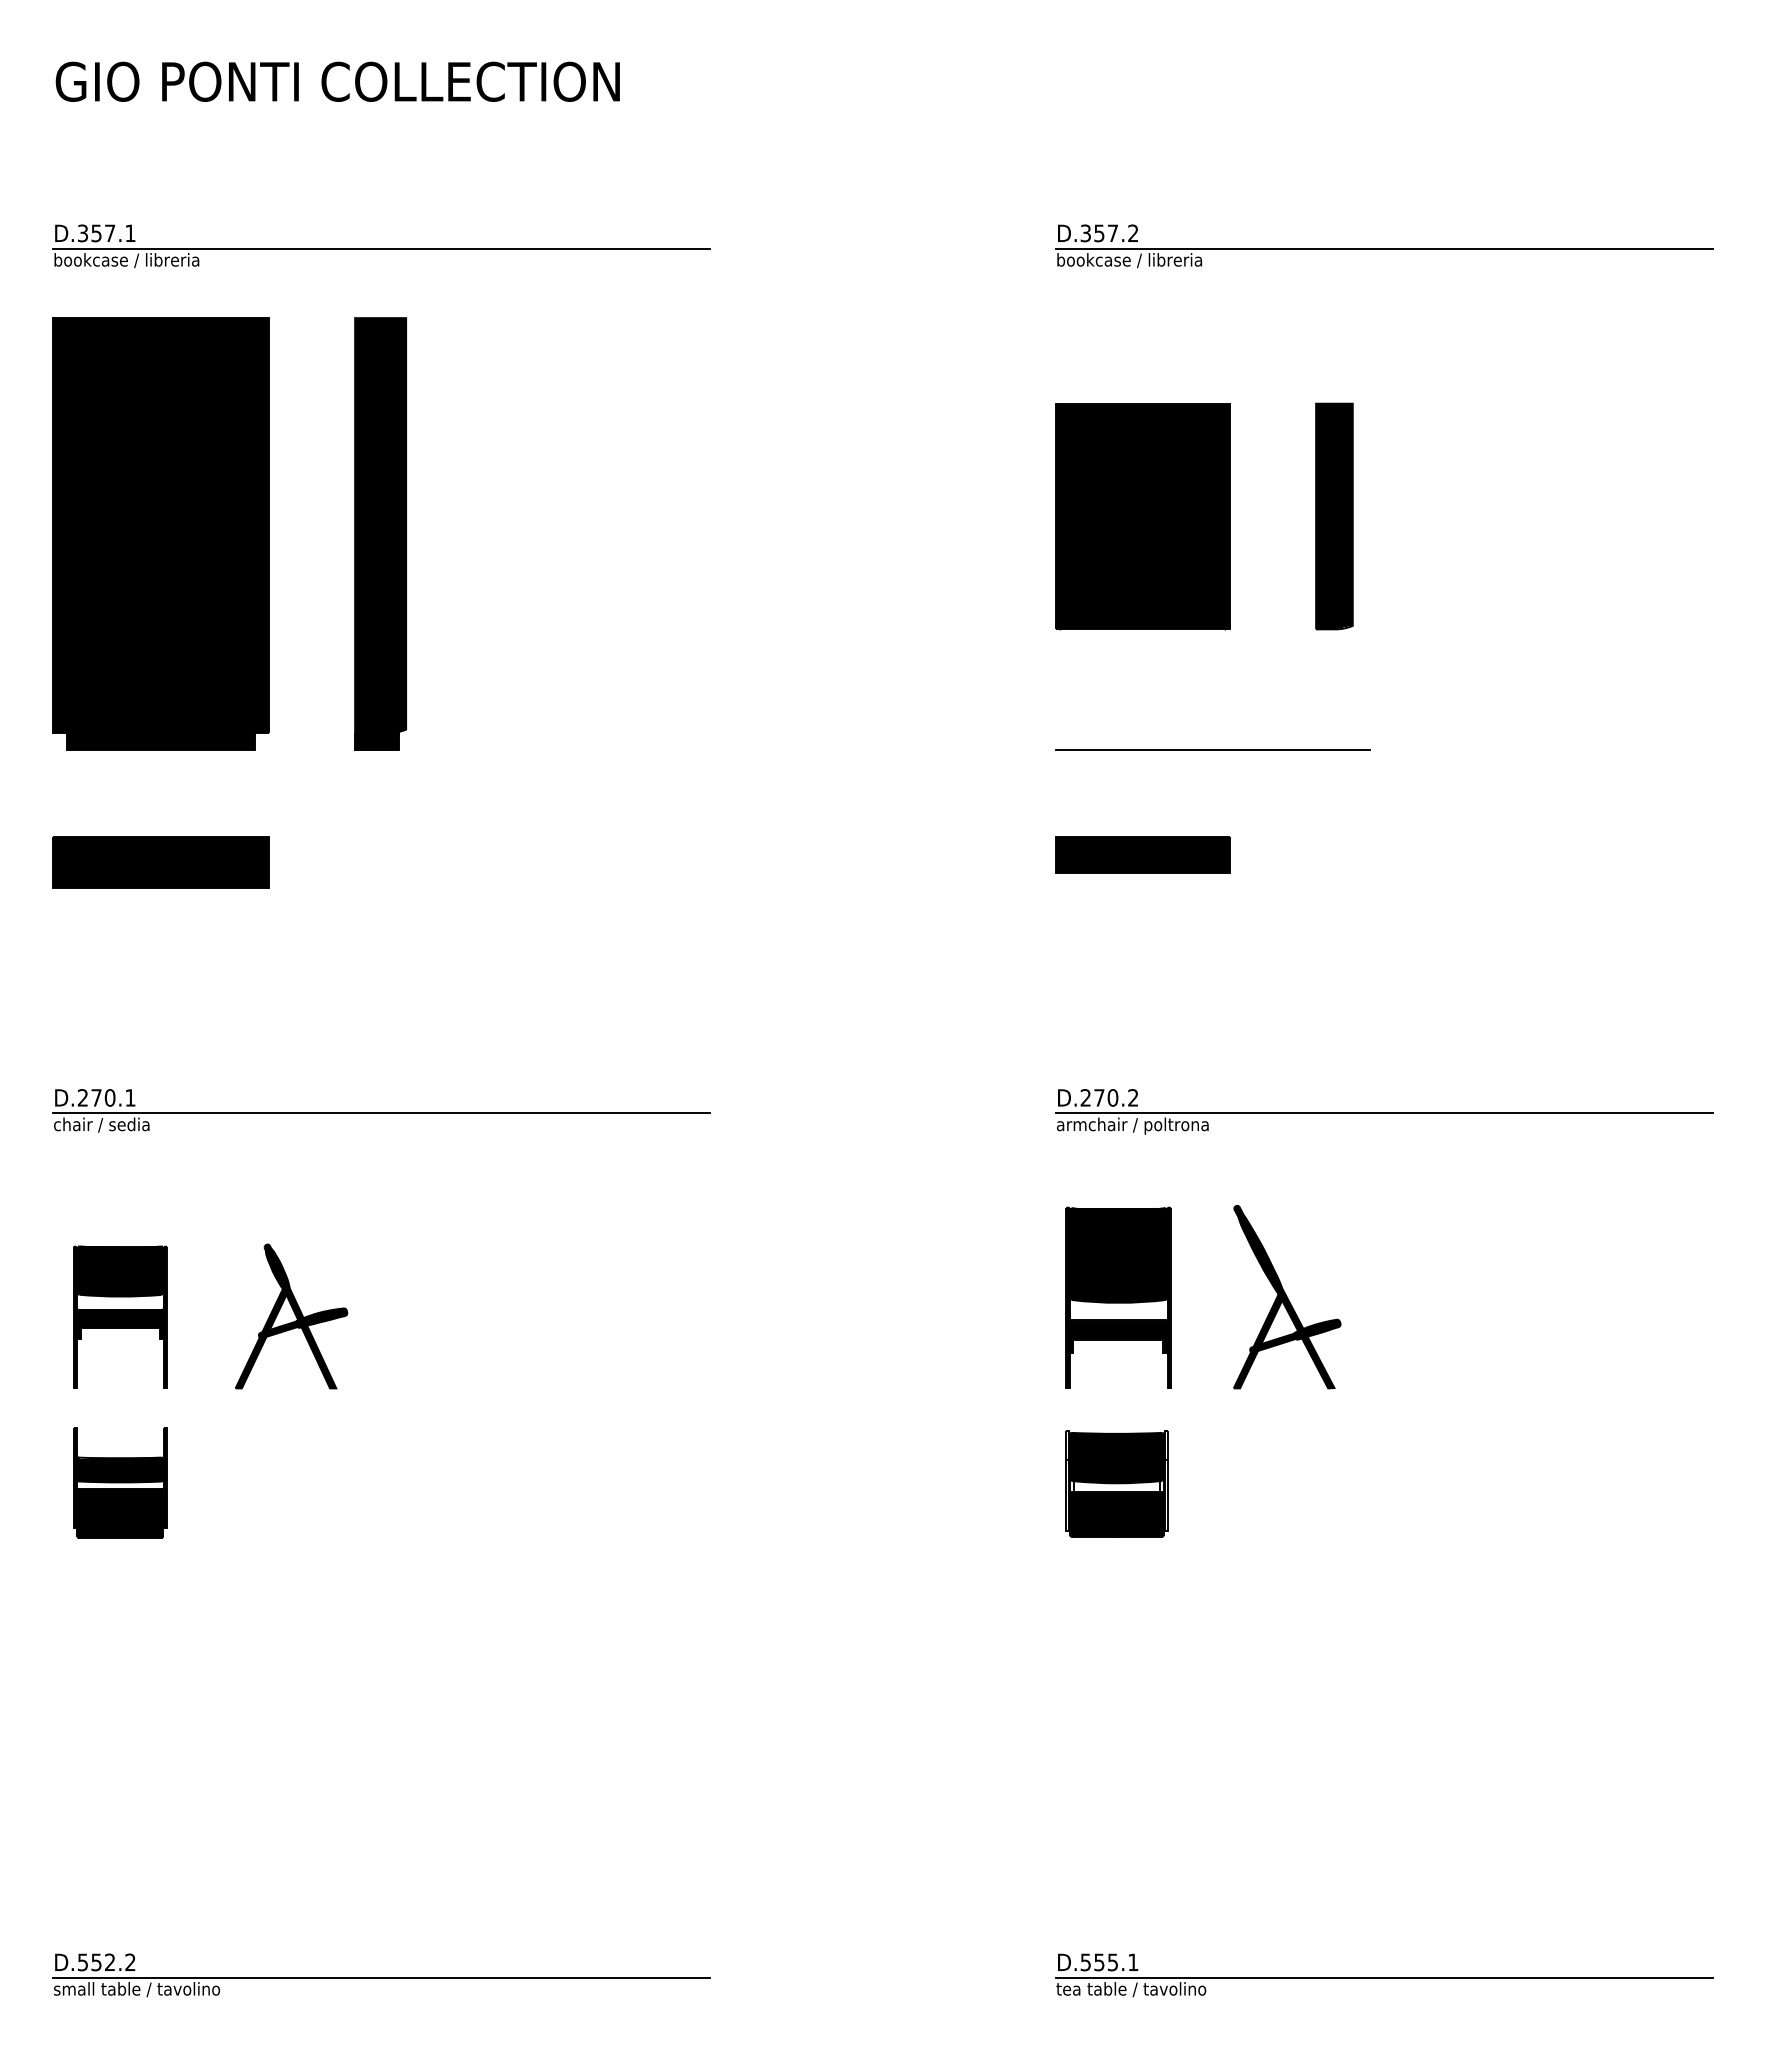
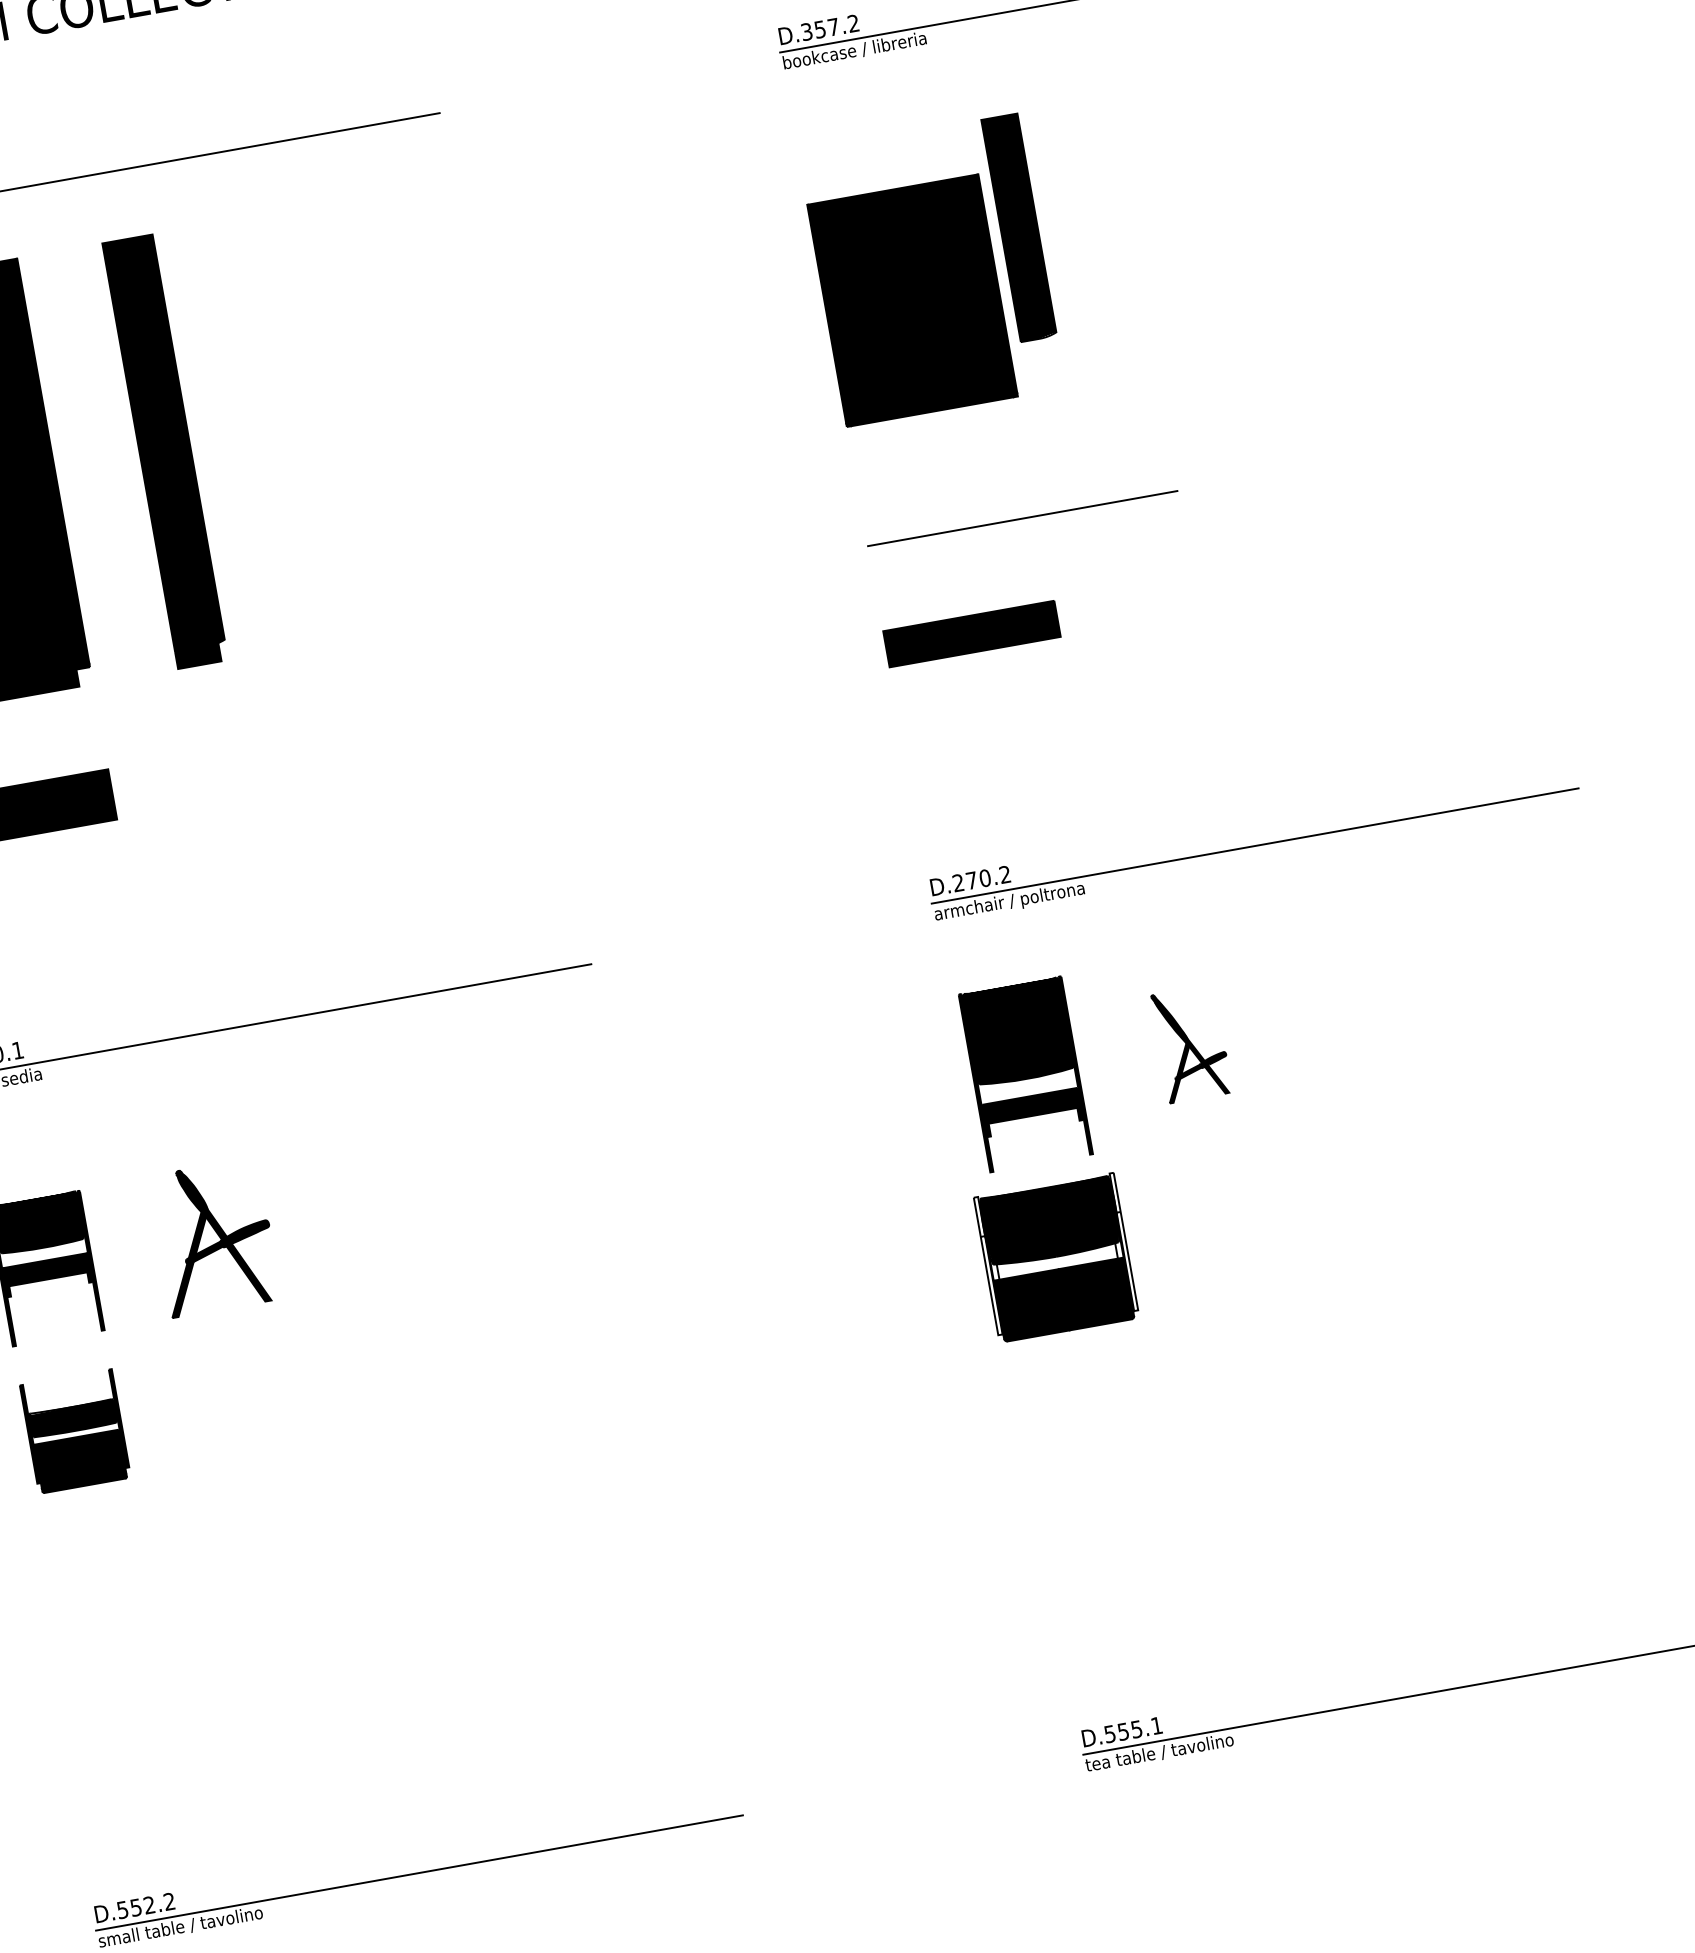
part: (1334, 516) -> (1019, 227), moved
part: (1287, 1297) -> (1192, 1044), size x0.6
part: (1116, 1483) -> (1056, 1257), size x1.4

